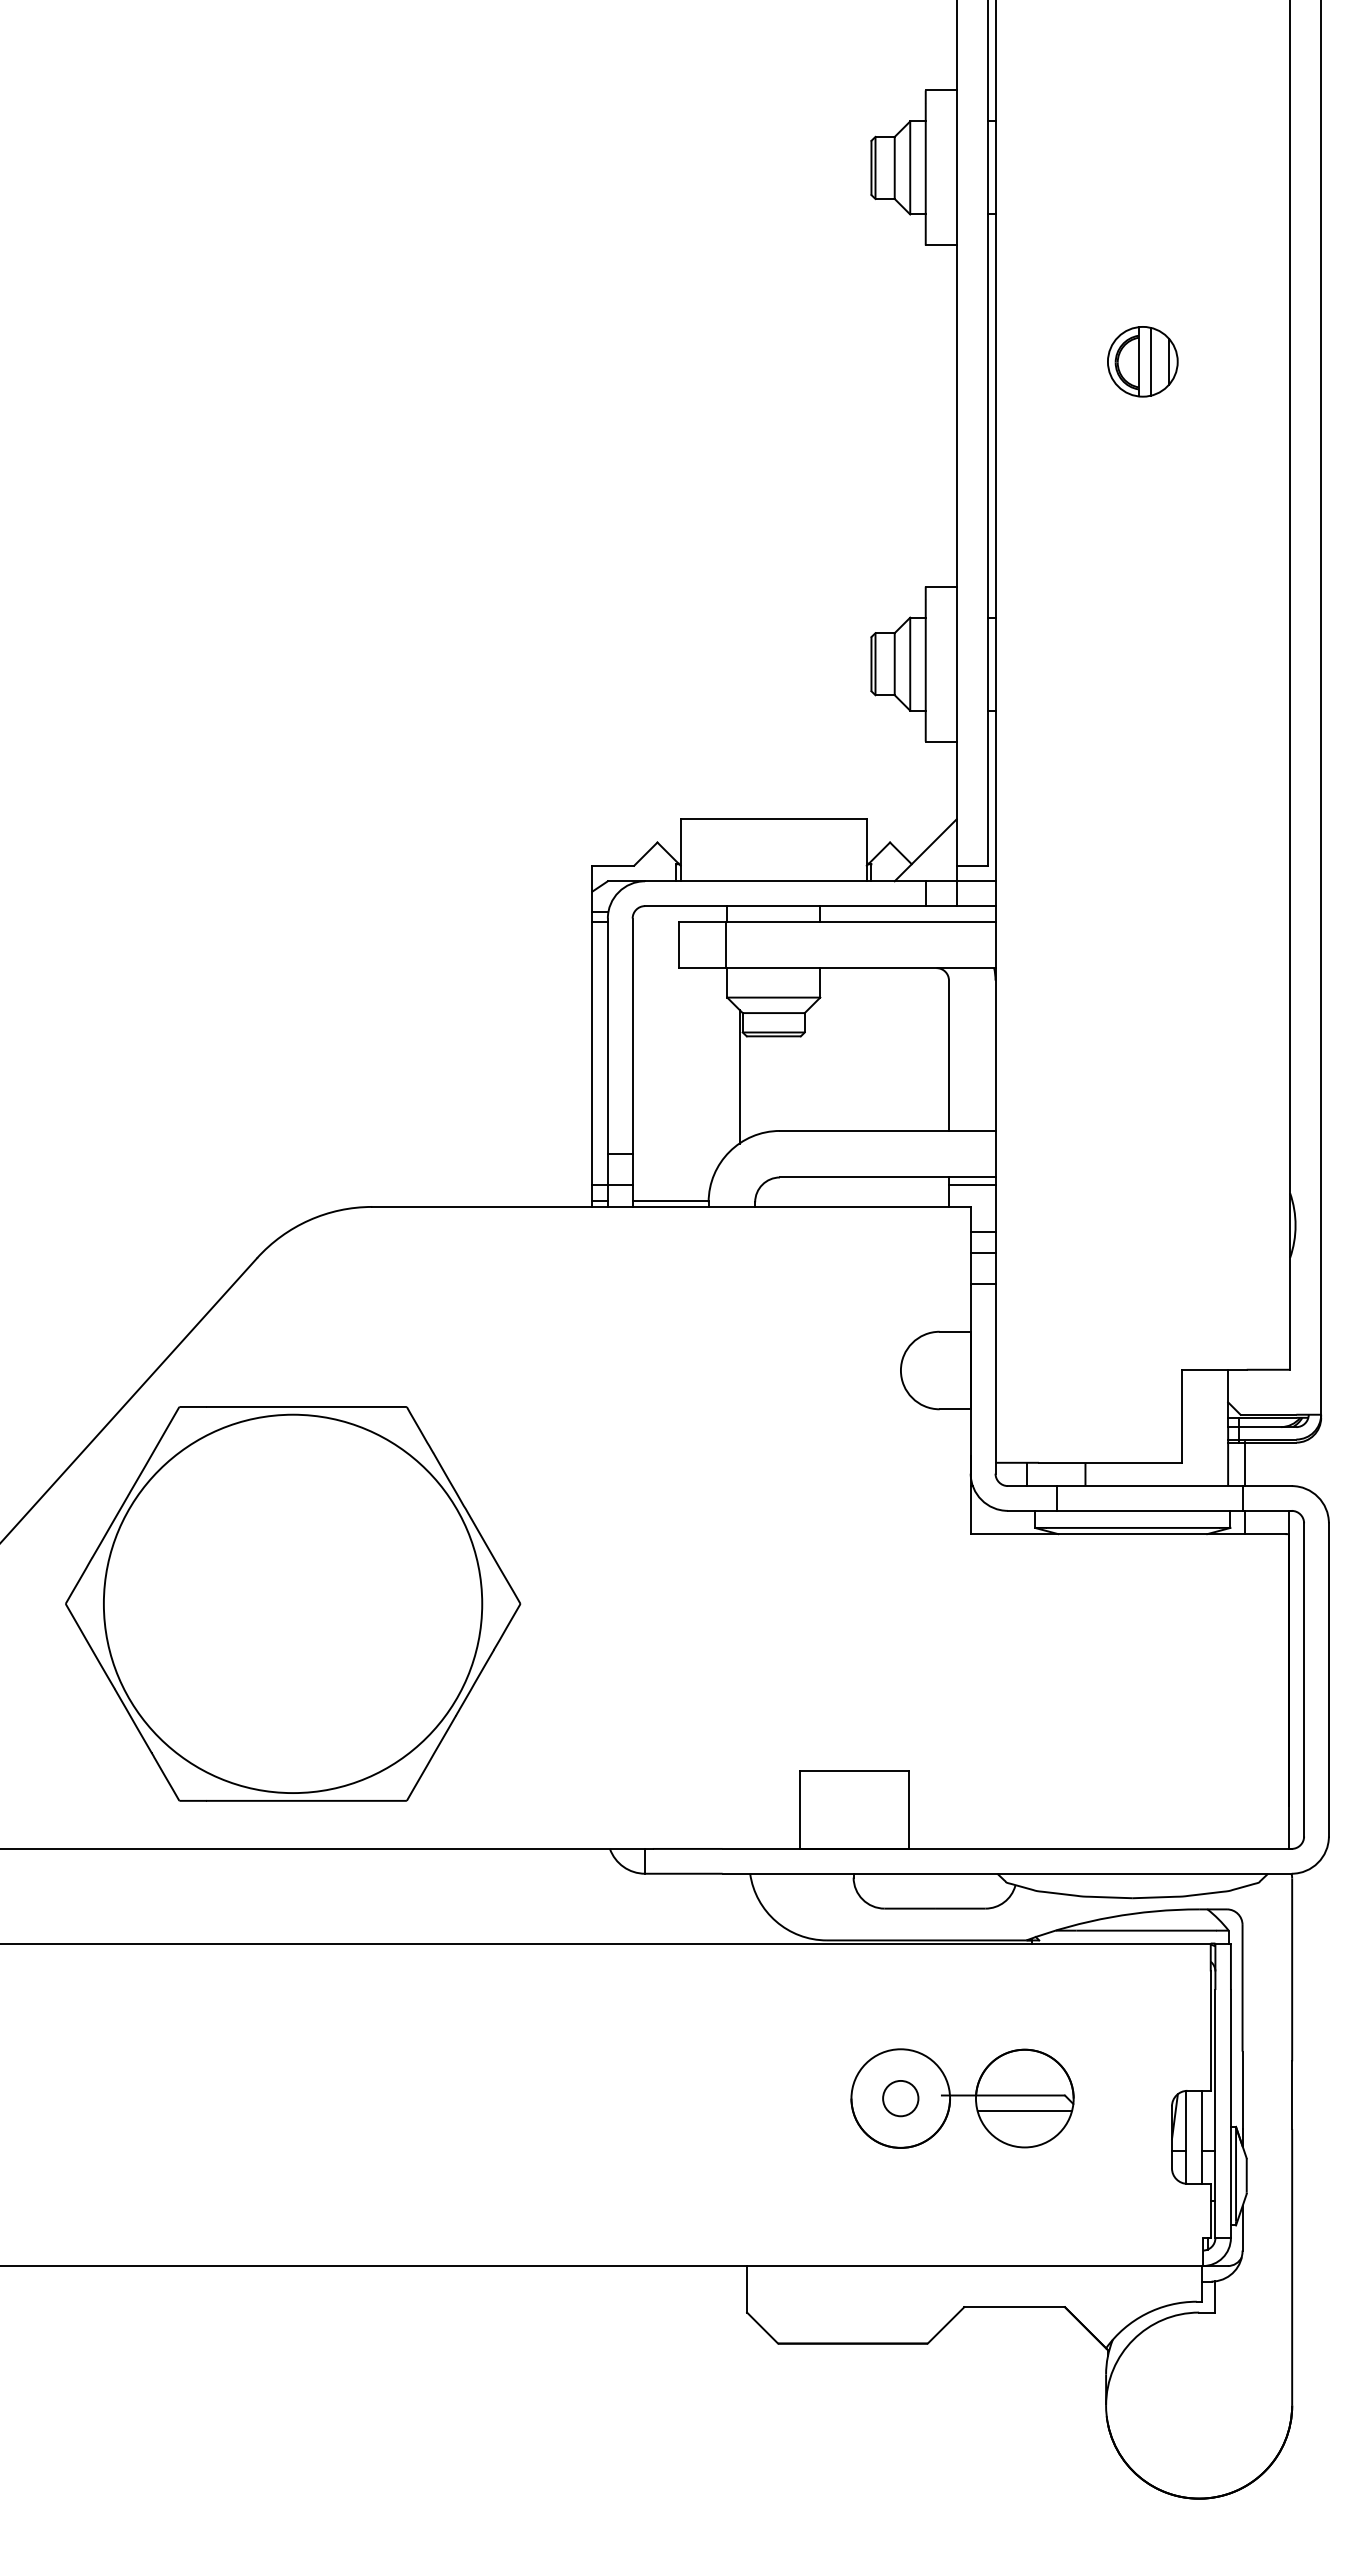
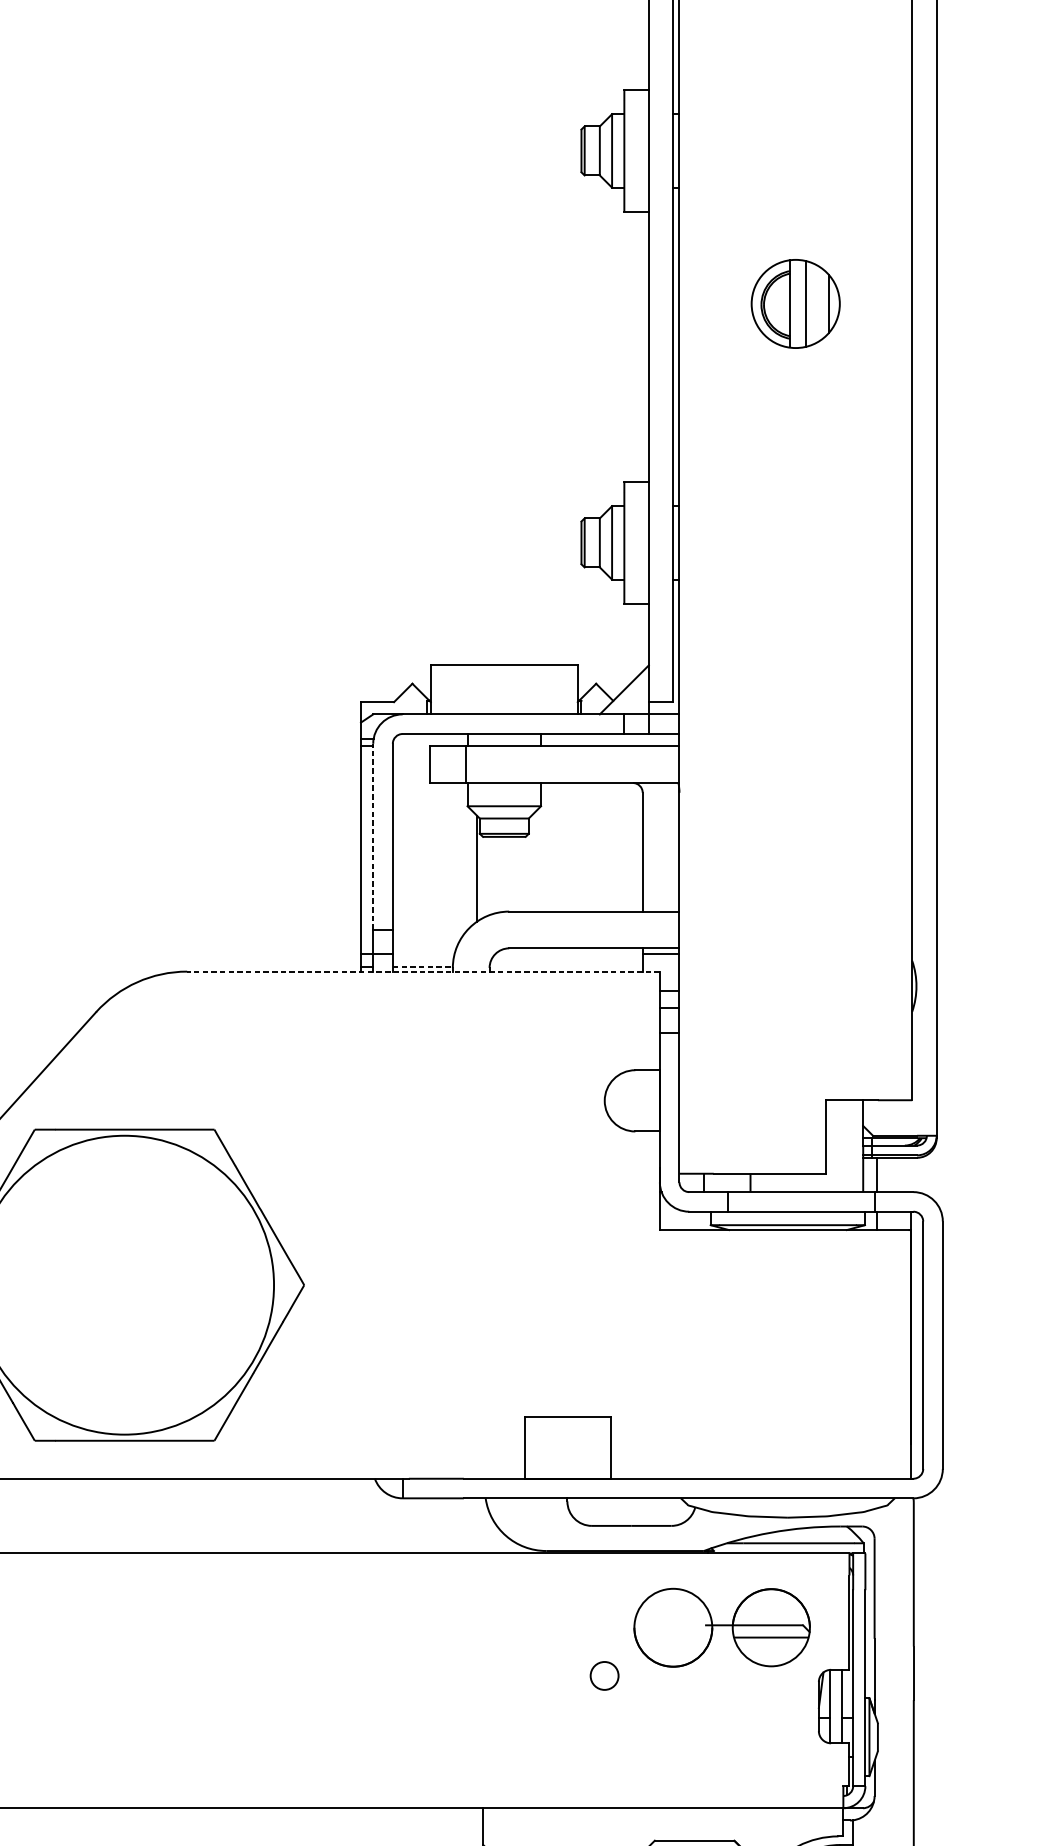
part: (1142, 361) -> (795, 303), size x1.6
line: (607, 1036) -> (372, 837), solid -> dashed
line: (670, 1200) -> (422, 966), solid -> dashed
line: (671, 1206) -> (423, 971), solid -> dashed
part: (962, 2098) -> (722, 1627), moved

